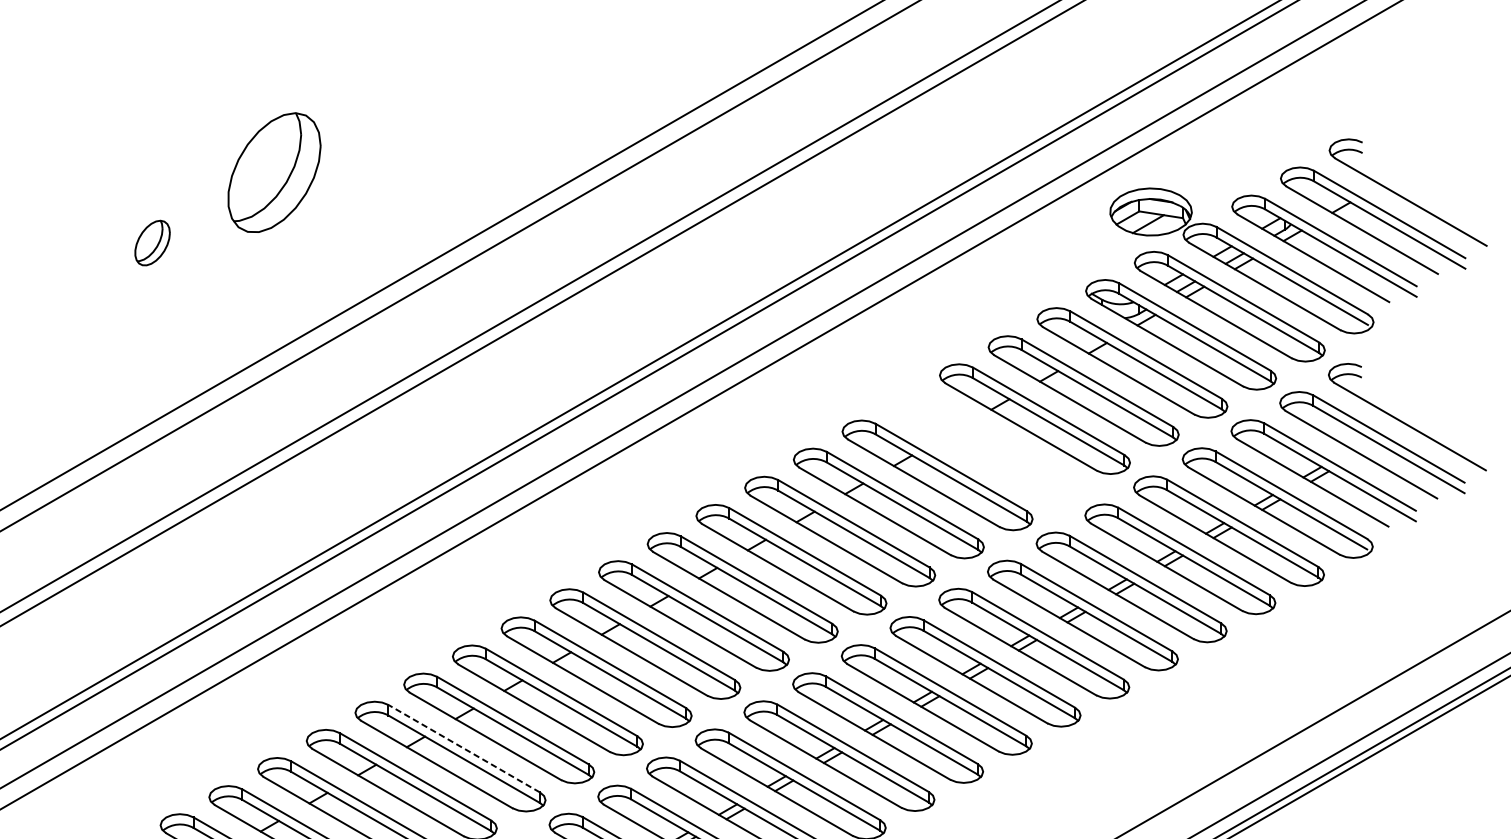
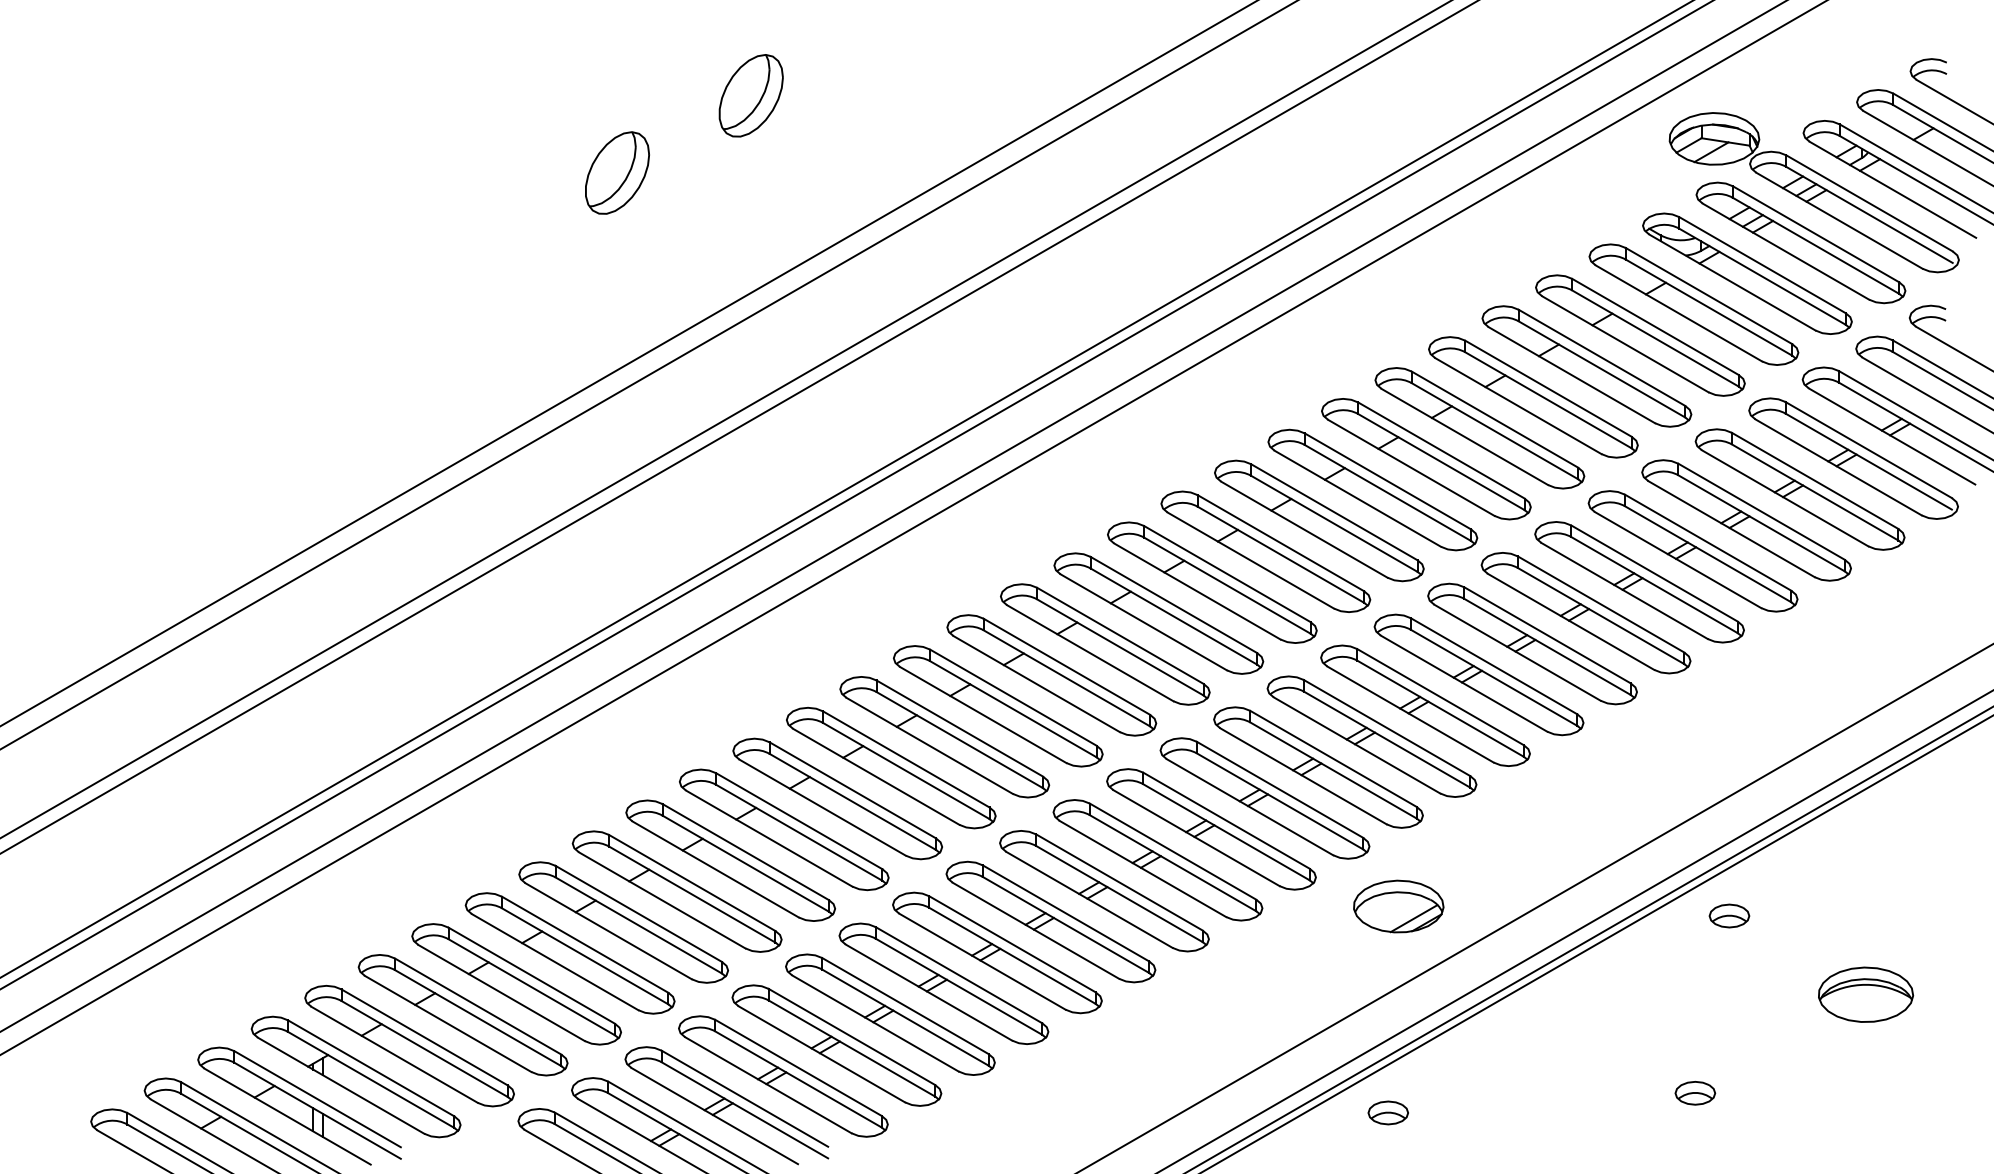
part: (273, 172) -> (750, 95), size x0.62
part: (152, 242) -> (617, 172), size x1.67
part: (986, 447) -> (1533, 397), added
line: (463, 748) -> (959, 728), dashed -> solid

